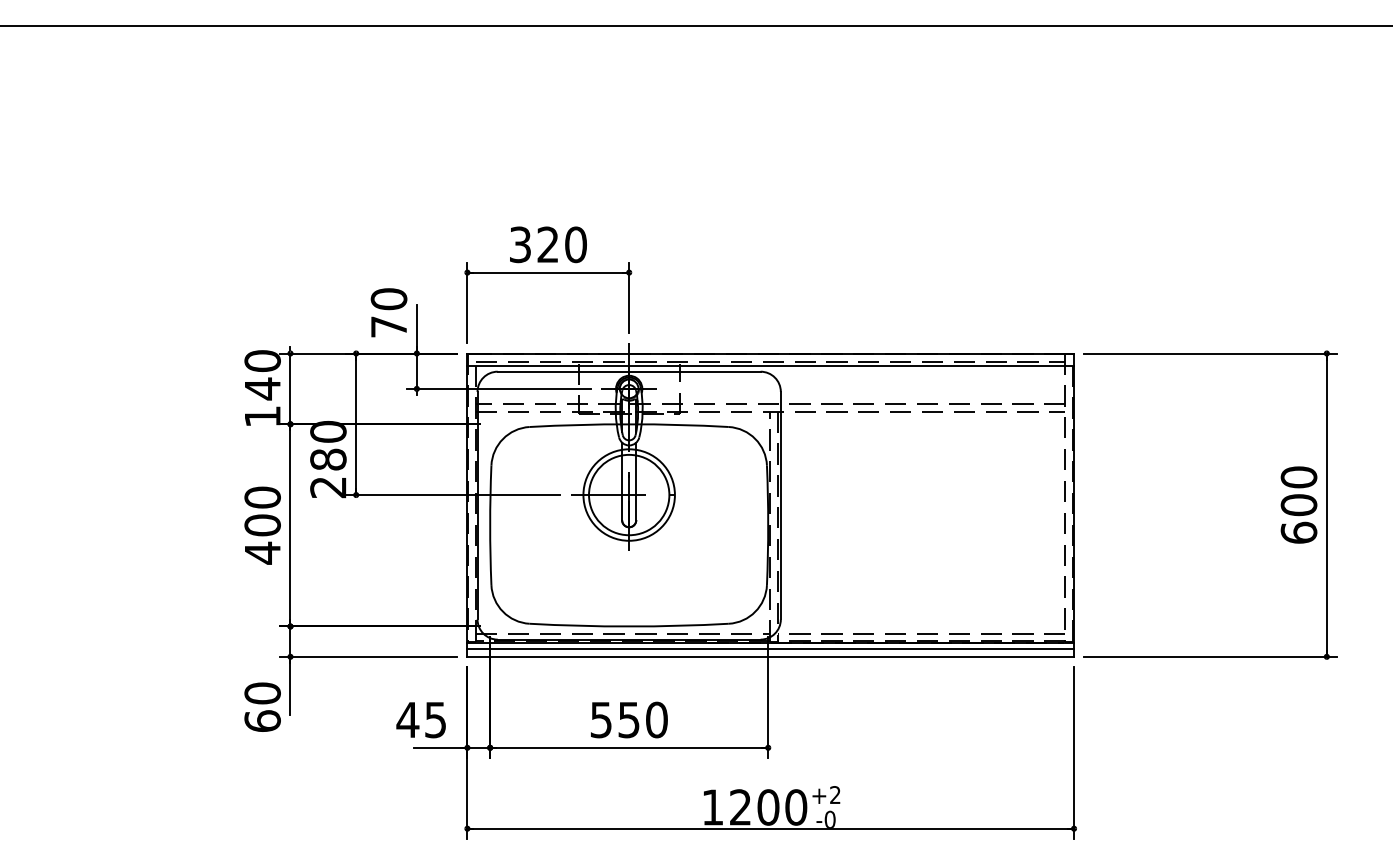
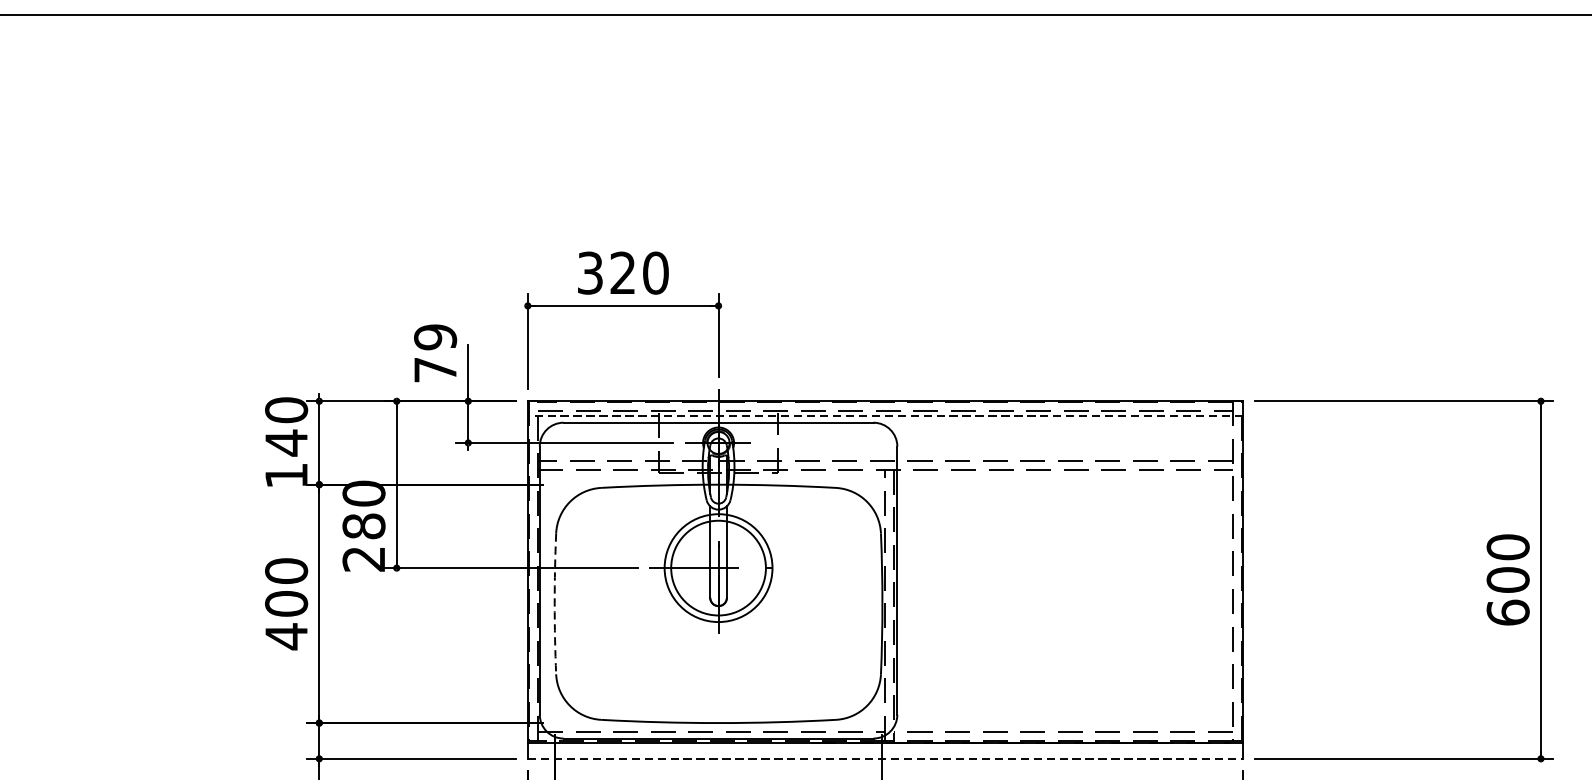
text: (389, 299) -> (436, 337), 70 -> 79
line: (770, 366) -> (885, 416), solid -> dashed
arc: (490, 525) -> (555, 604), solid -> dashed
line: (770, 648) -> (885, 749), removed
line: (771, 656) -> (886, 758), solid -> dashed

